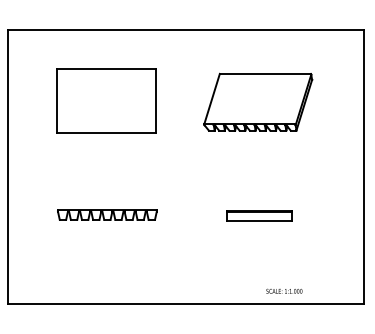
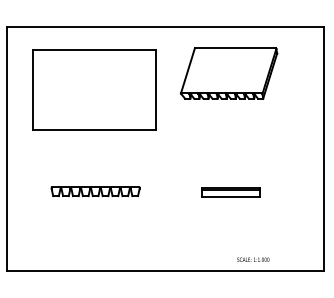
part: (106, 100) -> (94, 89), size x1.4
part: (258, 101) -> (229, 72), moved

